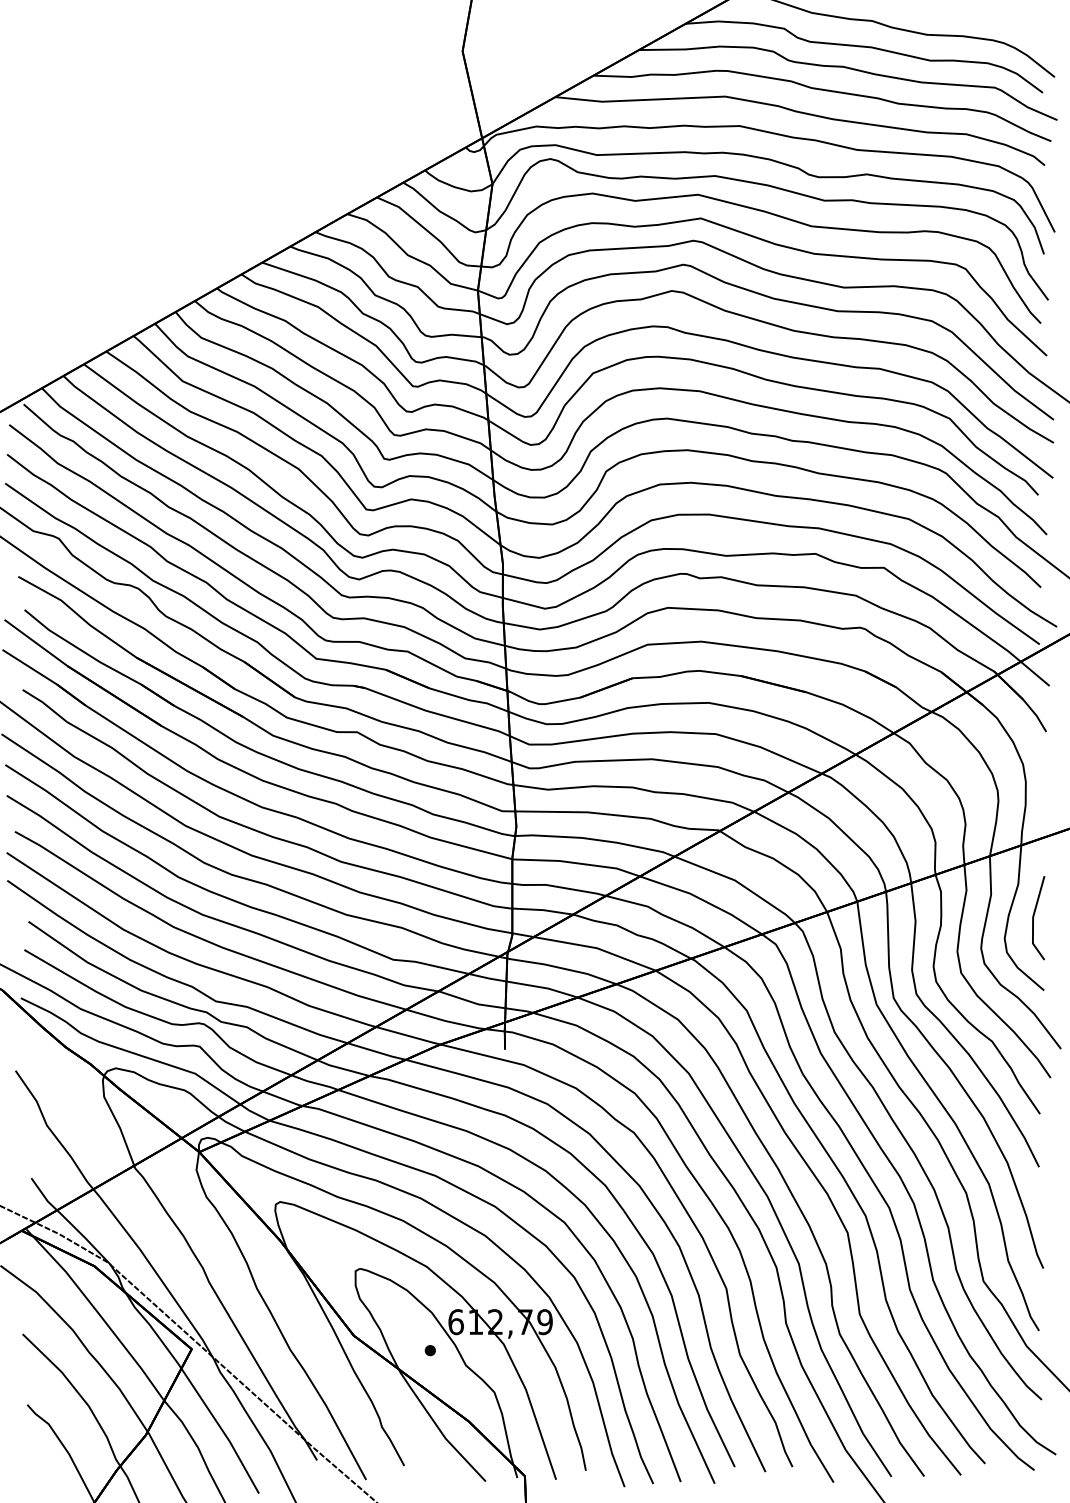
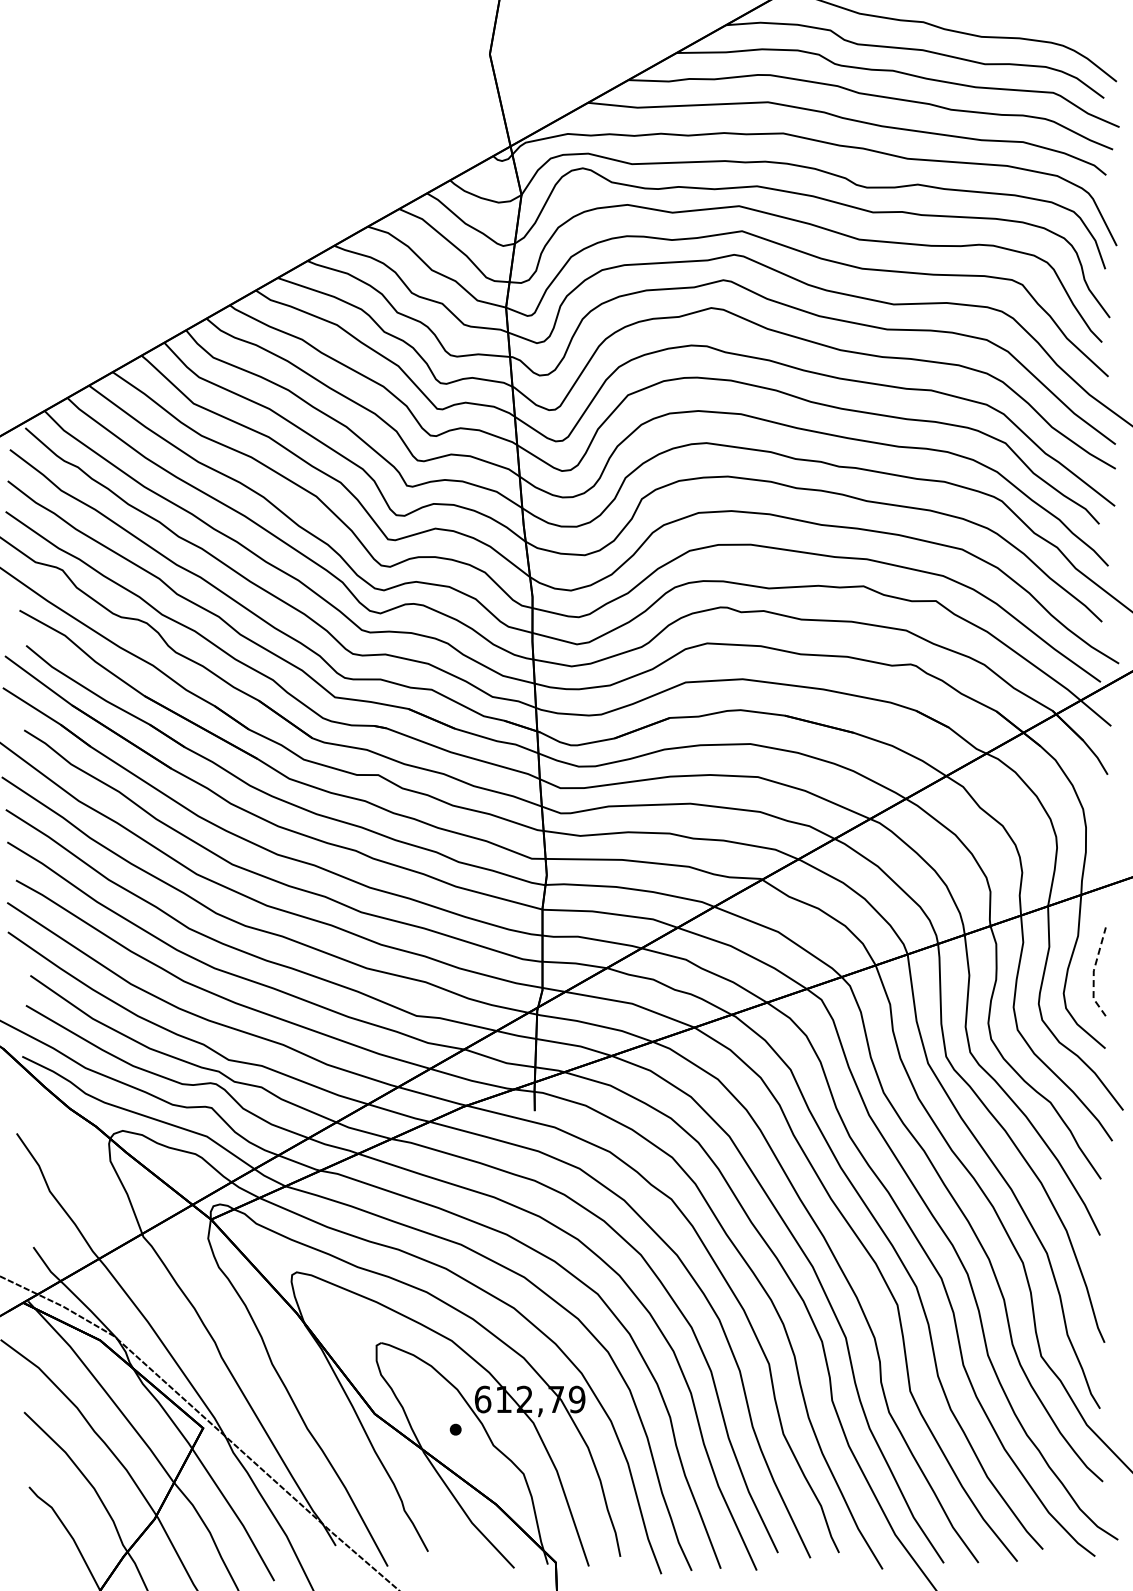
line: (1032, 918) -> (1093, 972), solid -> dashed

